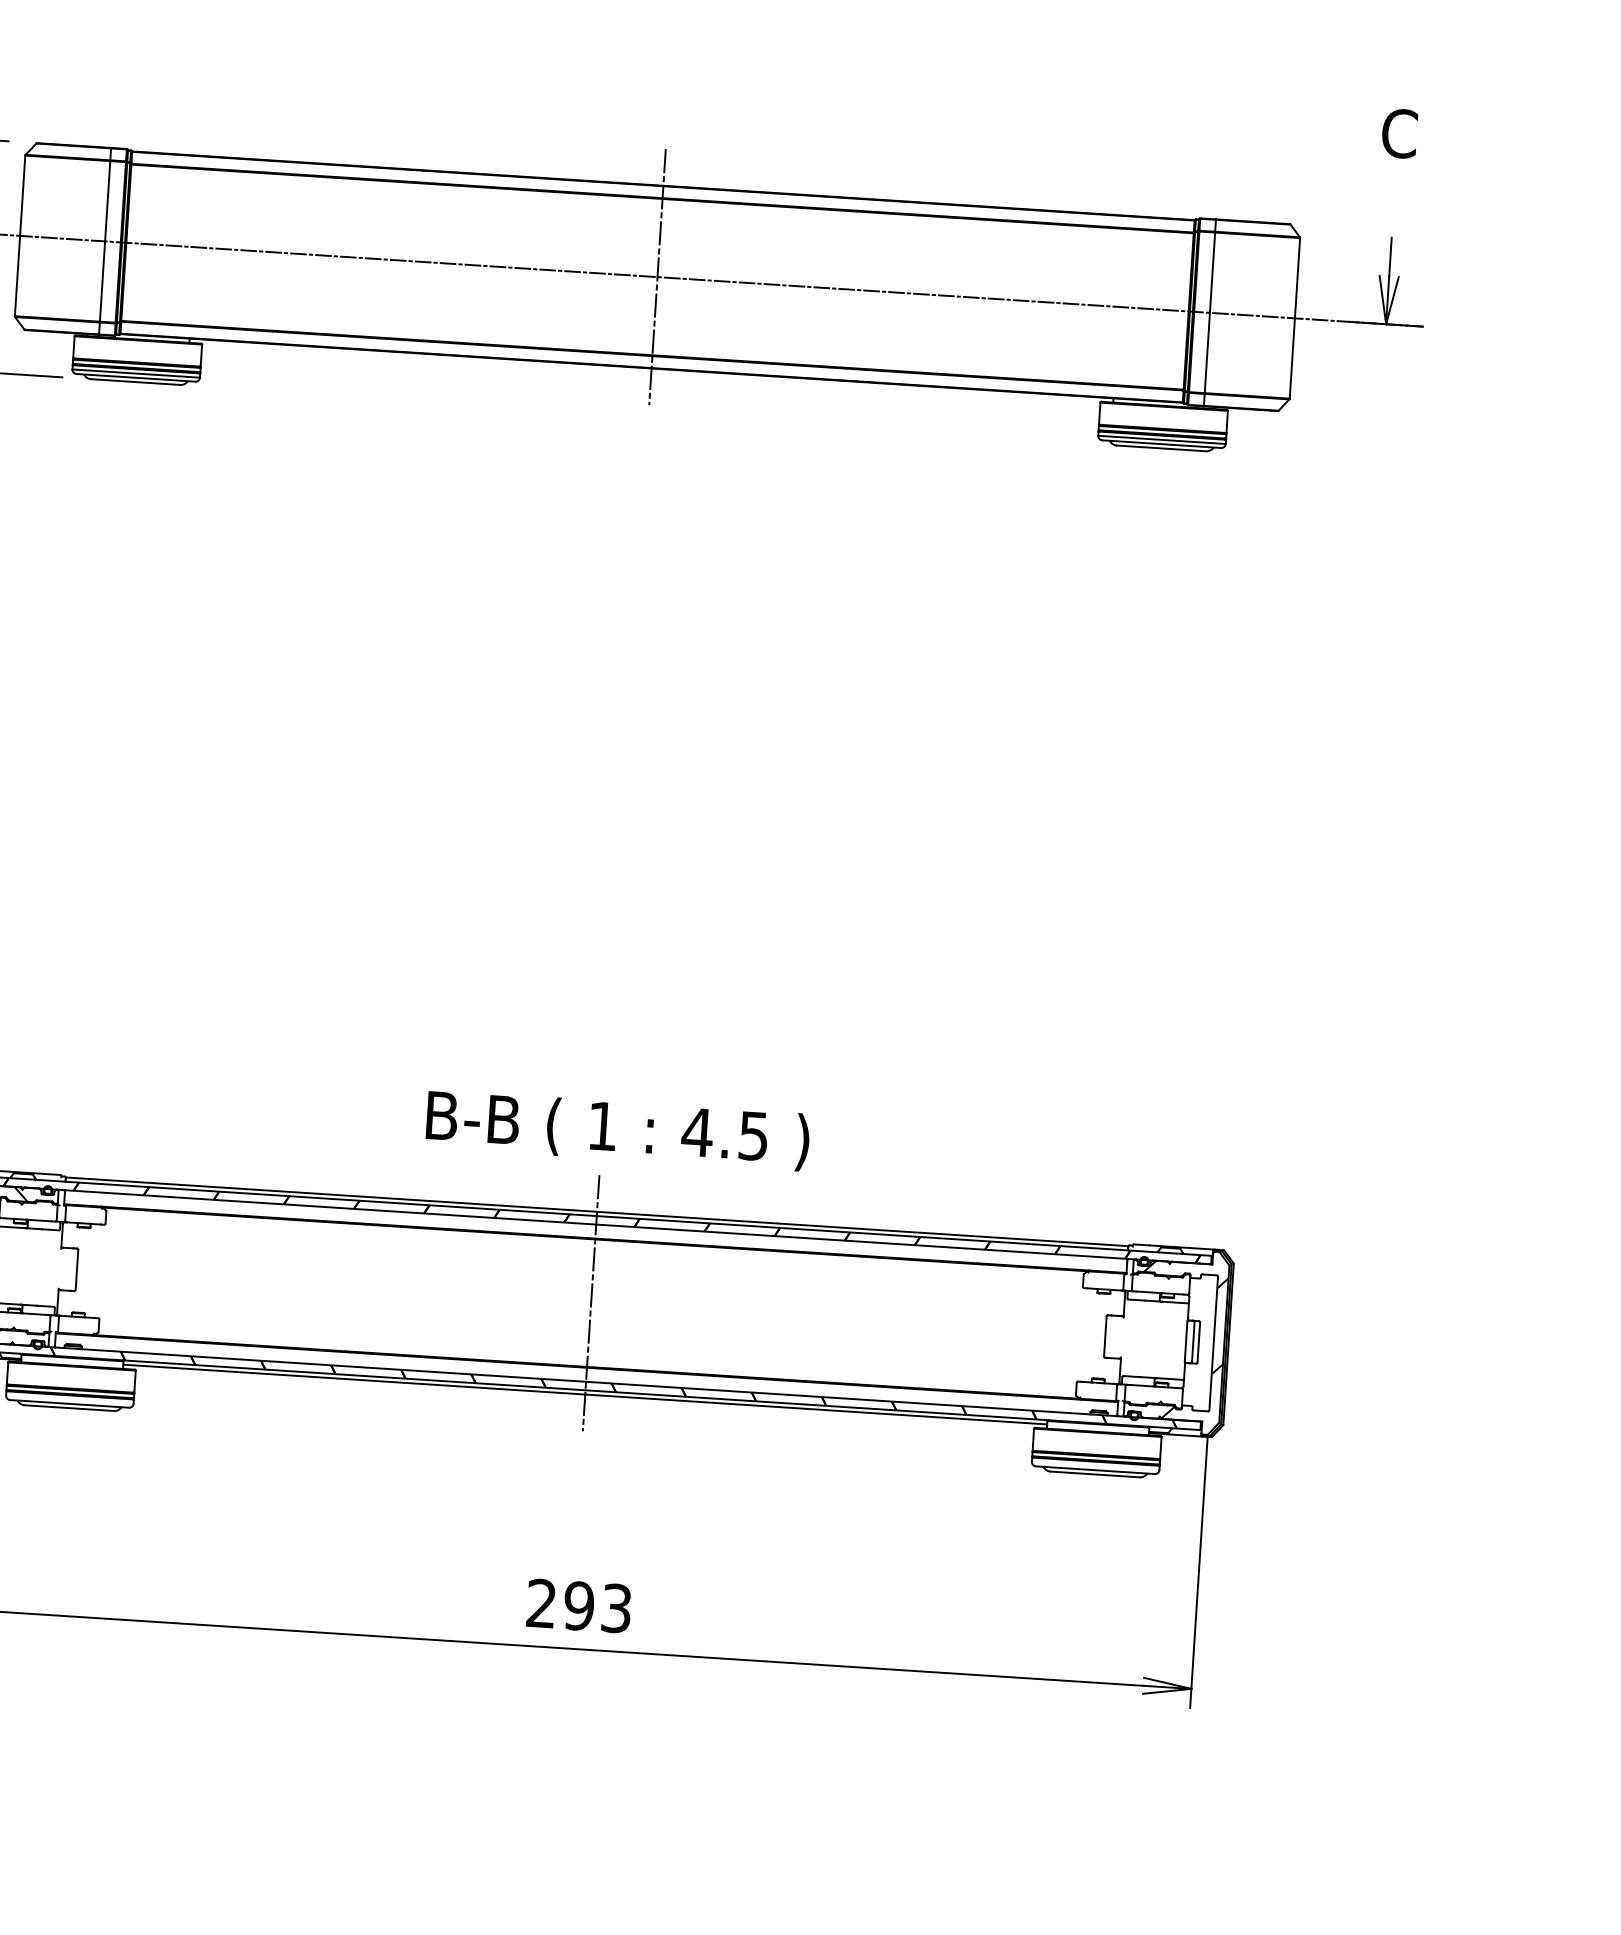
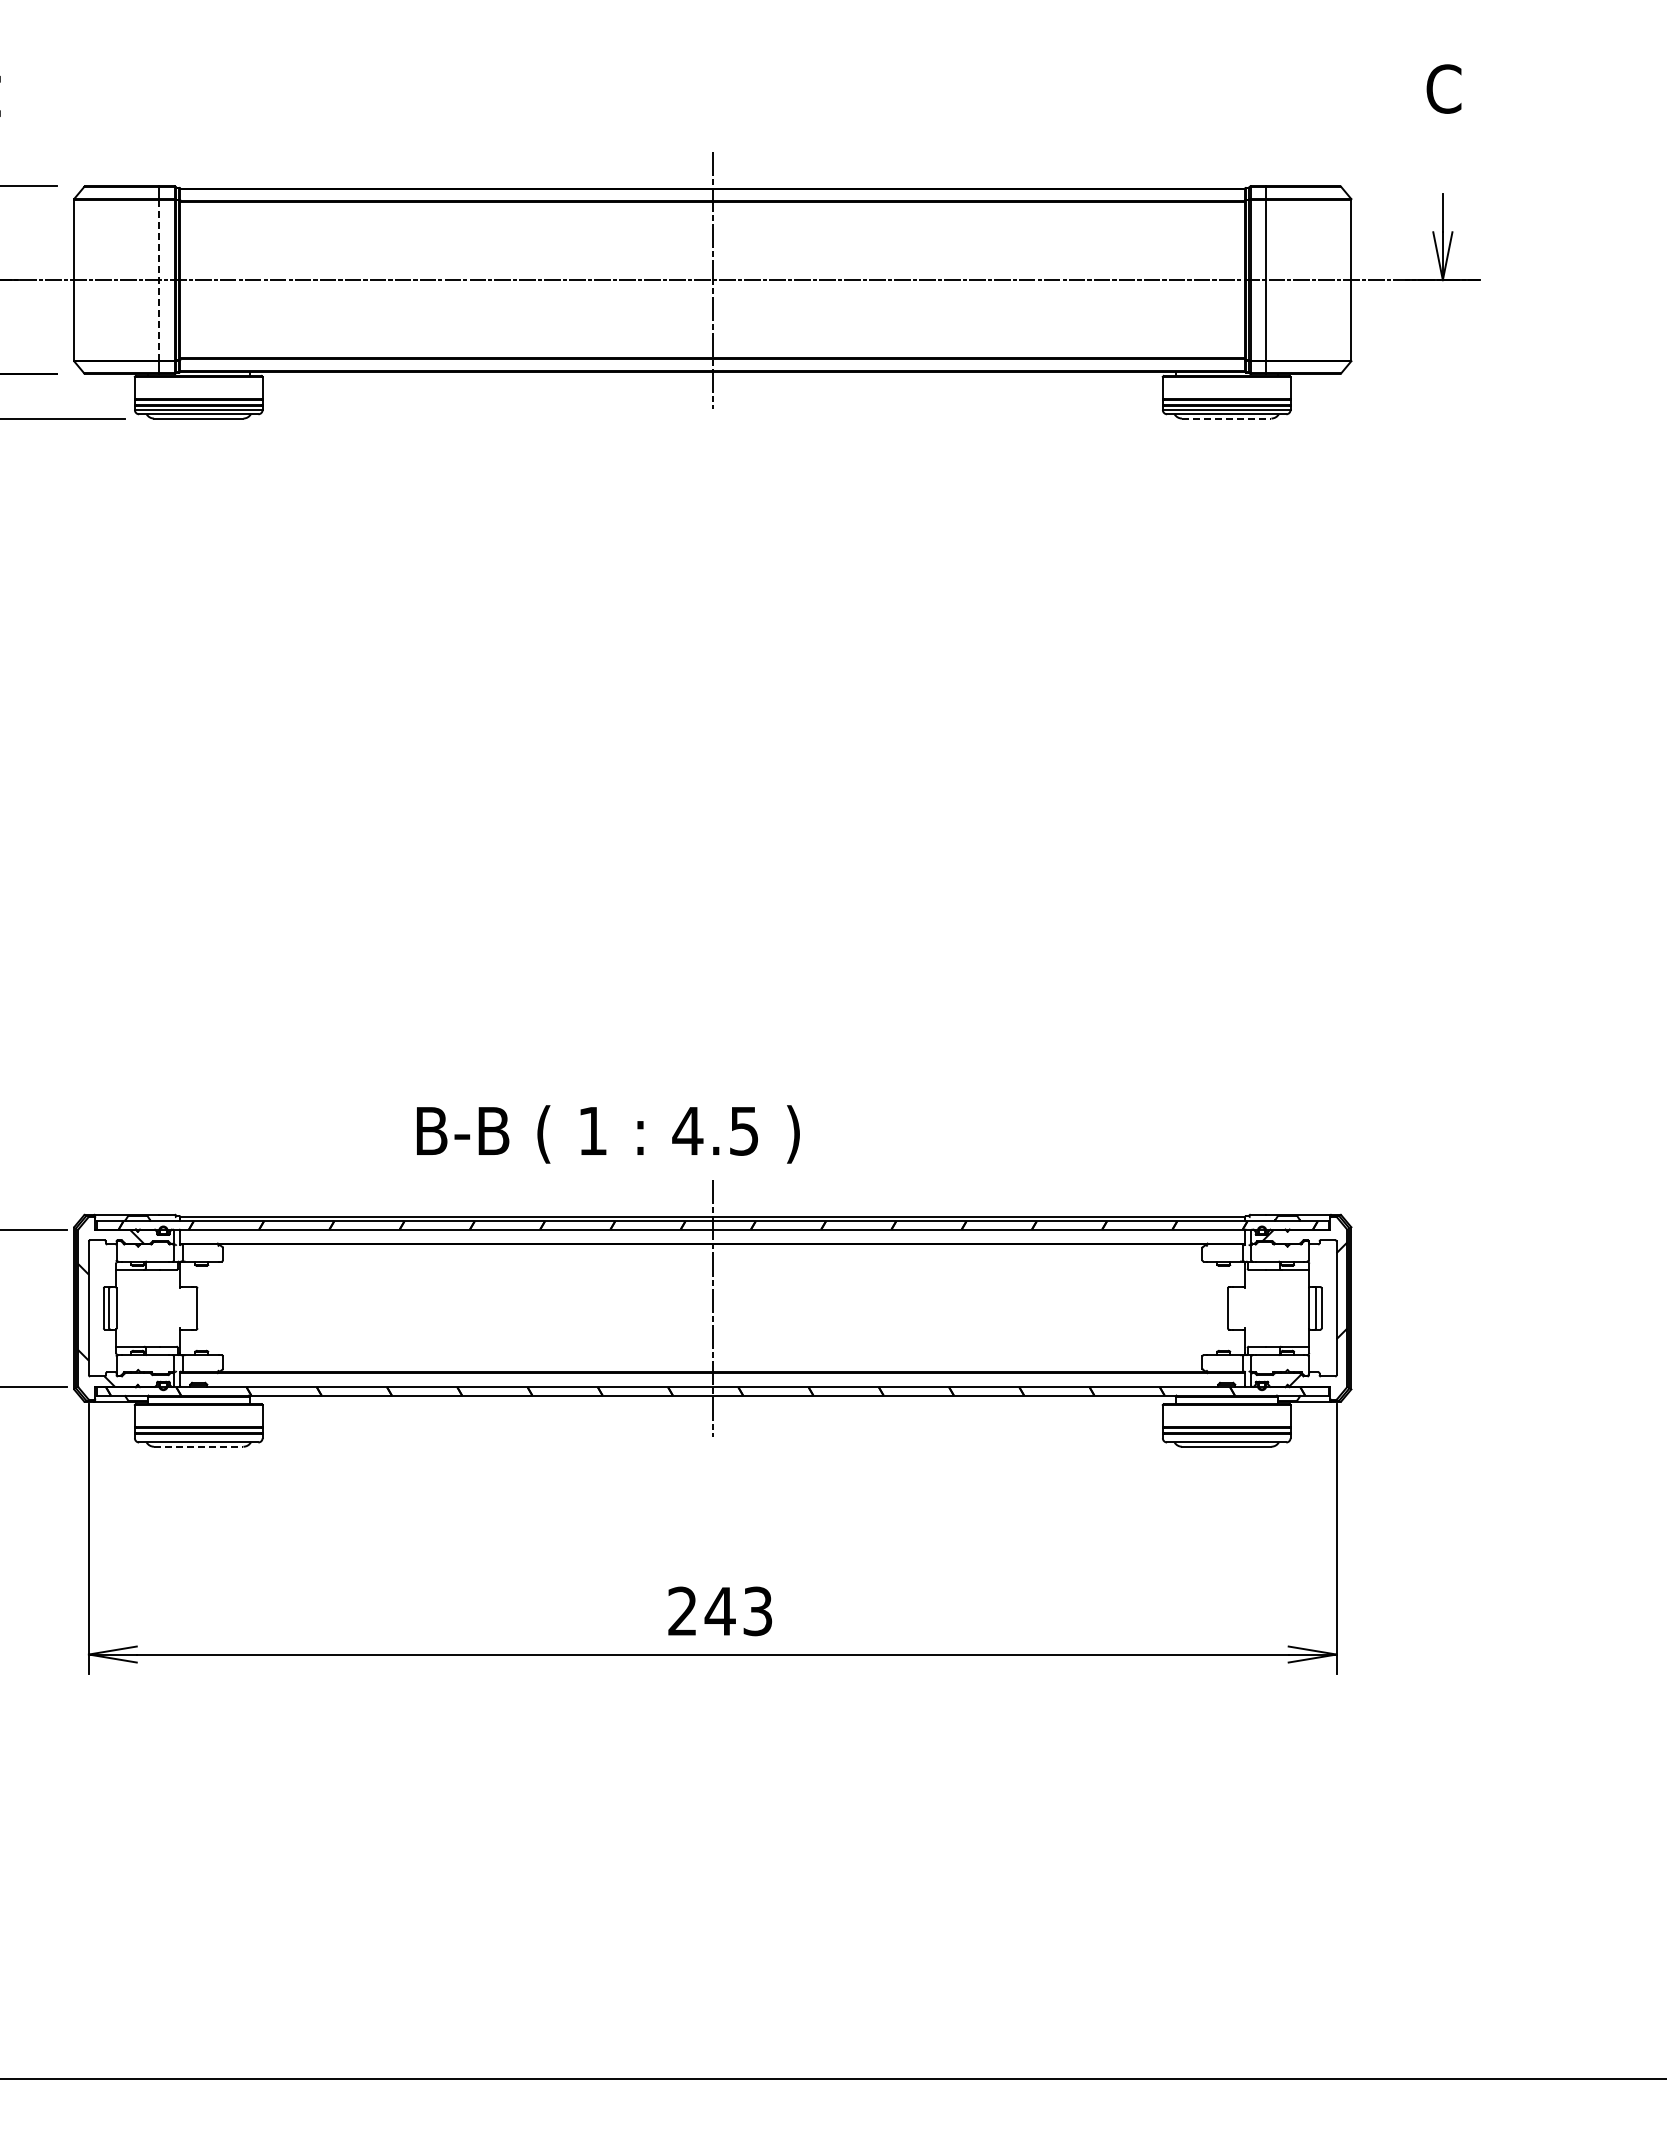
line: (105, 240) -> (159, 279), solid -> dashed
line: (1161, 448) -> (1226, 418), solid -> dashed
text: (618, 1130) -> (608, 1134), moved
line: (585, 1394) -> (712, 1399), removed
line: (69, 1407) -> (198, 1446), solid -> dashed
text: (578, 1606) -> (719, 1611), 293 -> 243

